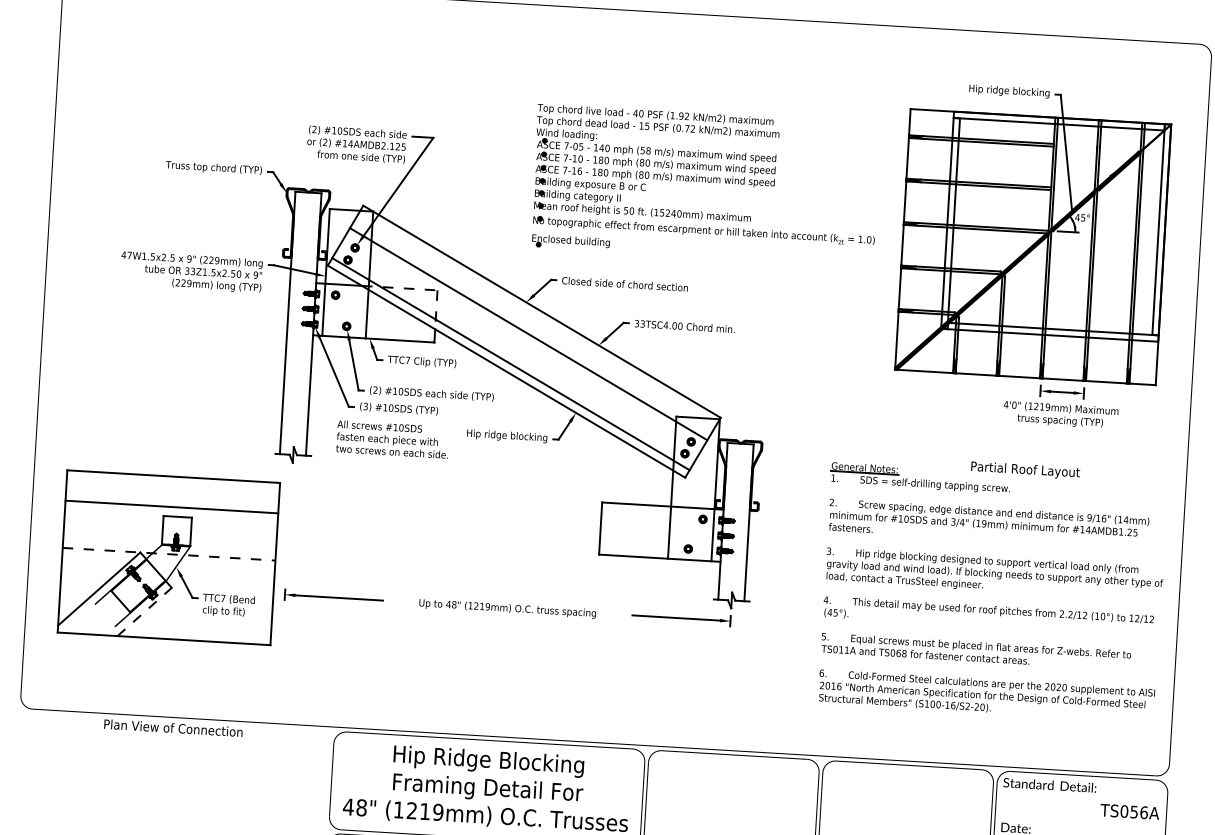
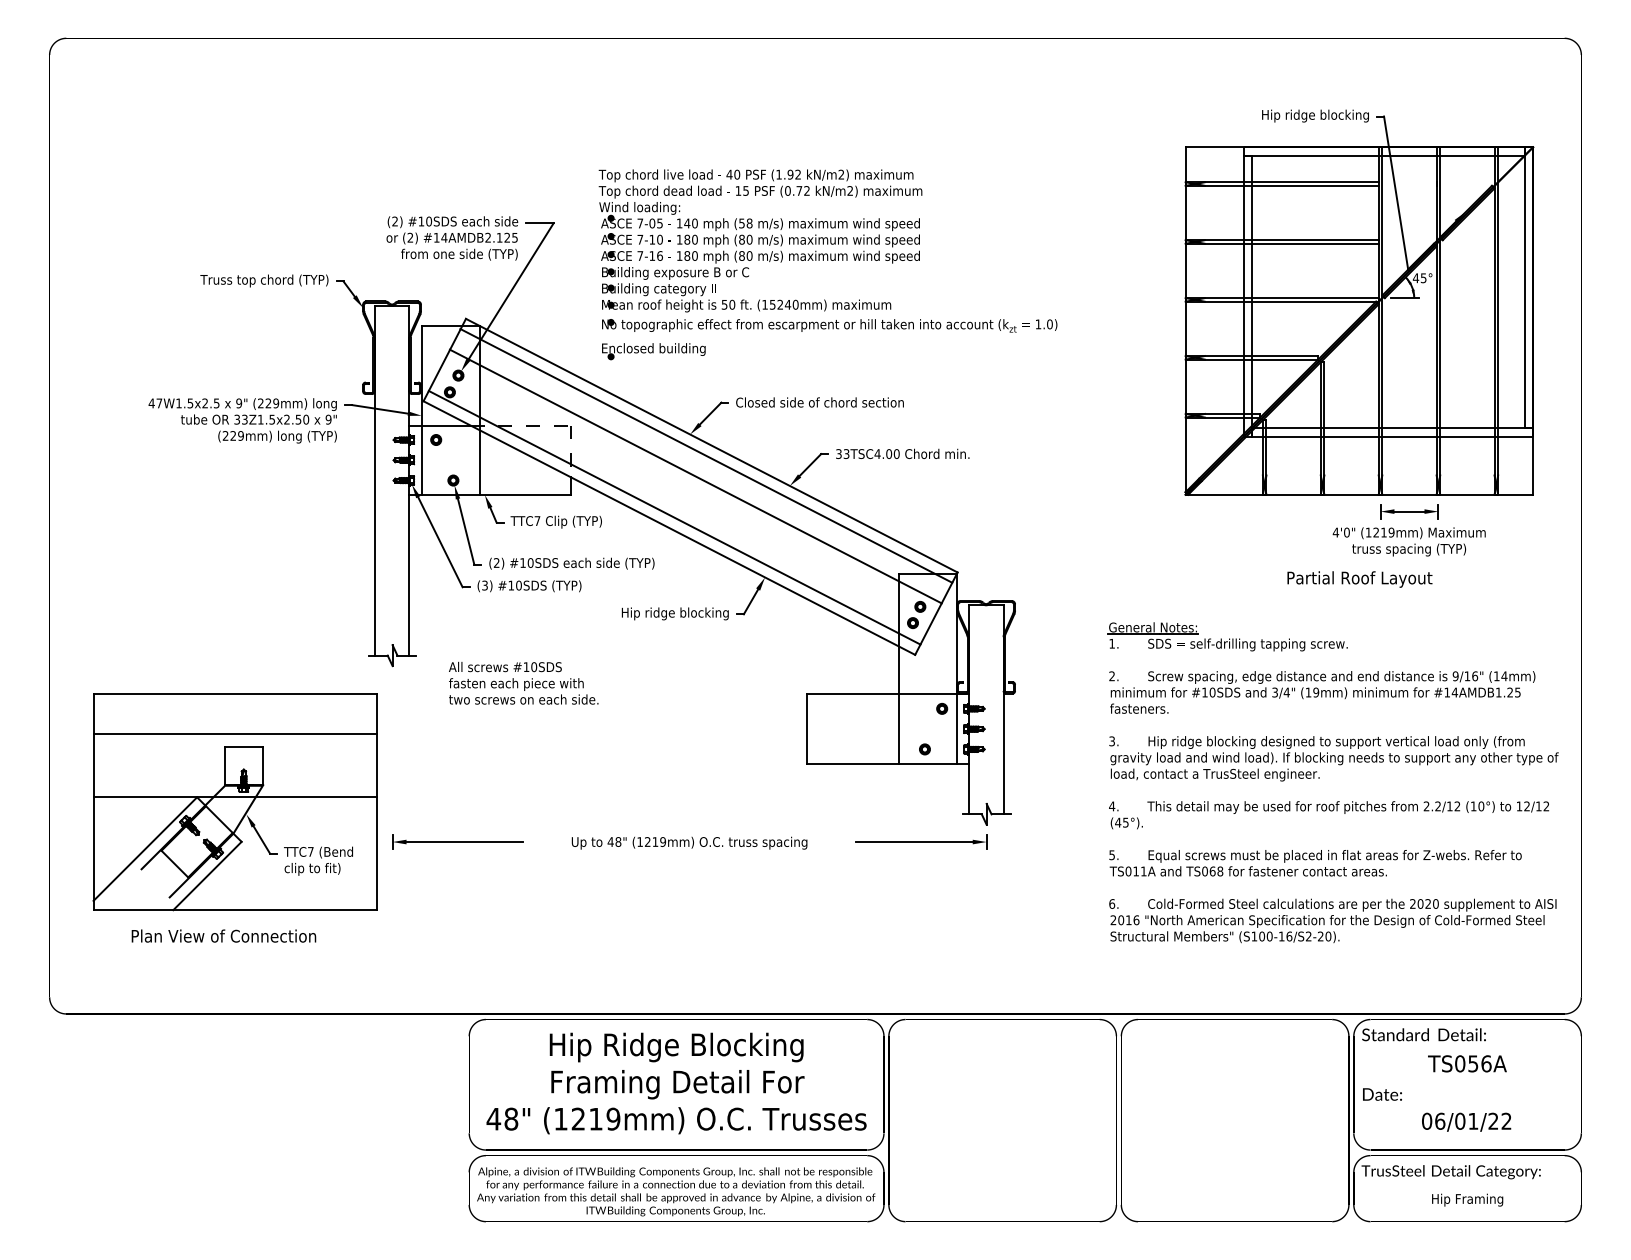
part: (705, 185) -> (827, 264), moved
line: (537, 318) -> (706, 455), added
text: (392, 438) -> (523, 682), moved
text: (1025, 470) -> (1359, 579), moved
line: (169, 554) -> (235, 797), dashed -> solid
line: (144, 611) -> (207, 875), dashed -> solid
text: (173, 727) -> (223, 935), moved
text: (1129, 811) -> (1467, 1063), moved

